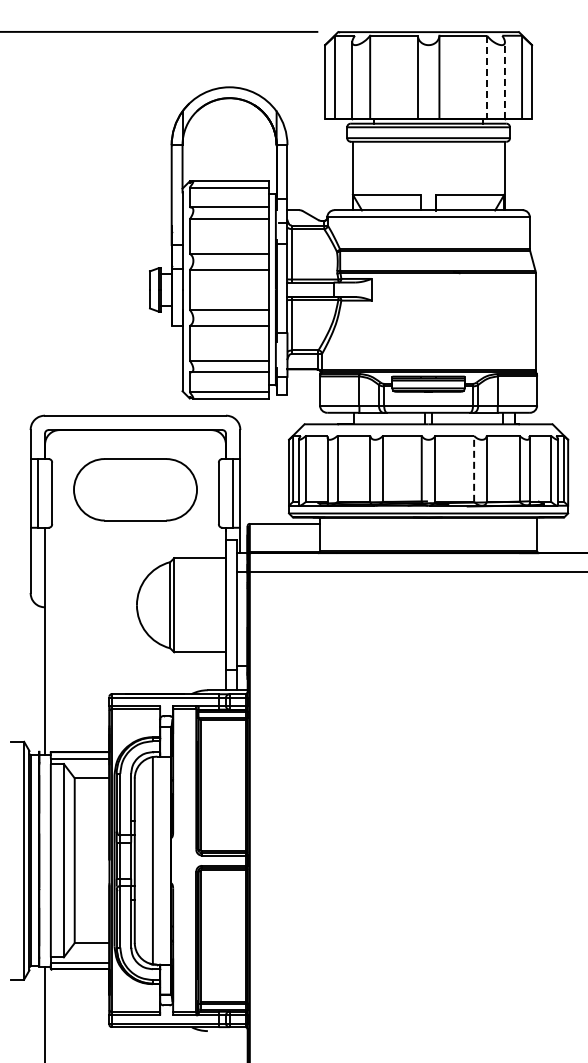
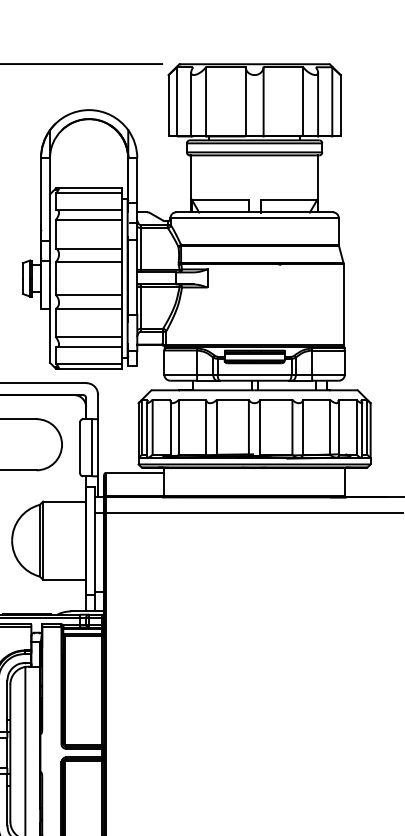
line: (487, 77) -> (303, 101), dashed -> solid
line: (504, 80) -> (317, 104), dashed -> solid
line: (474, 468) -> (292, 427), dashed -> solid

